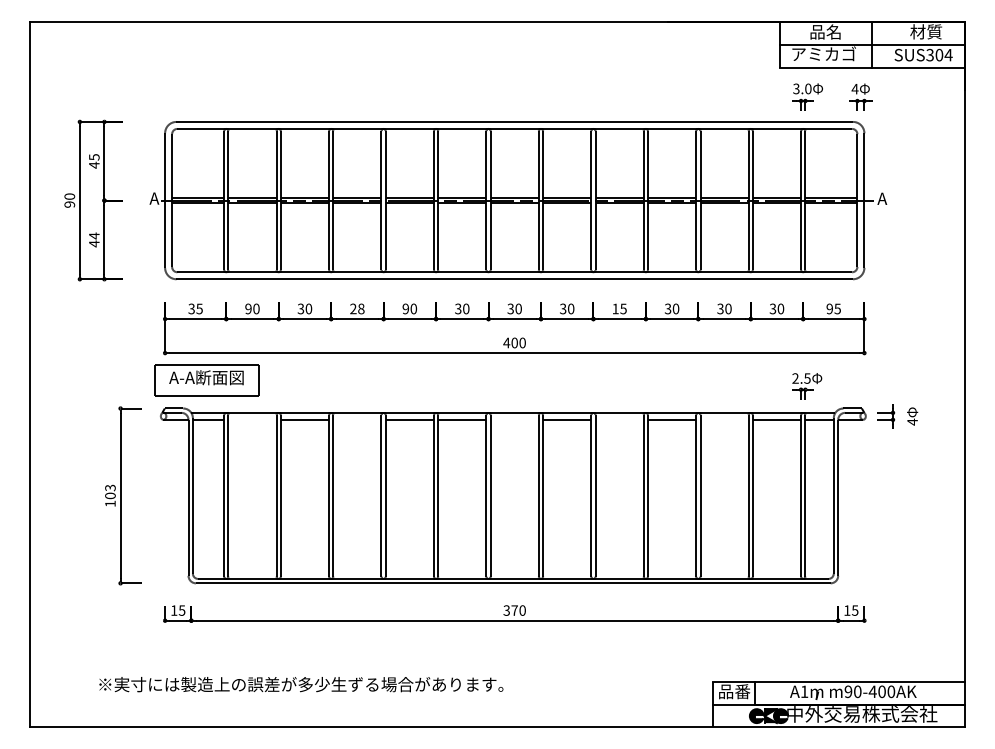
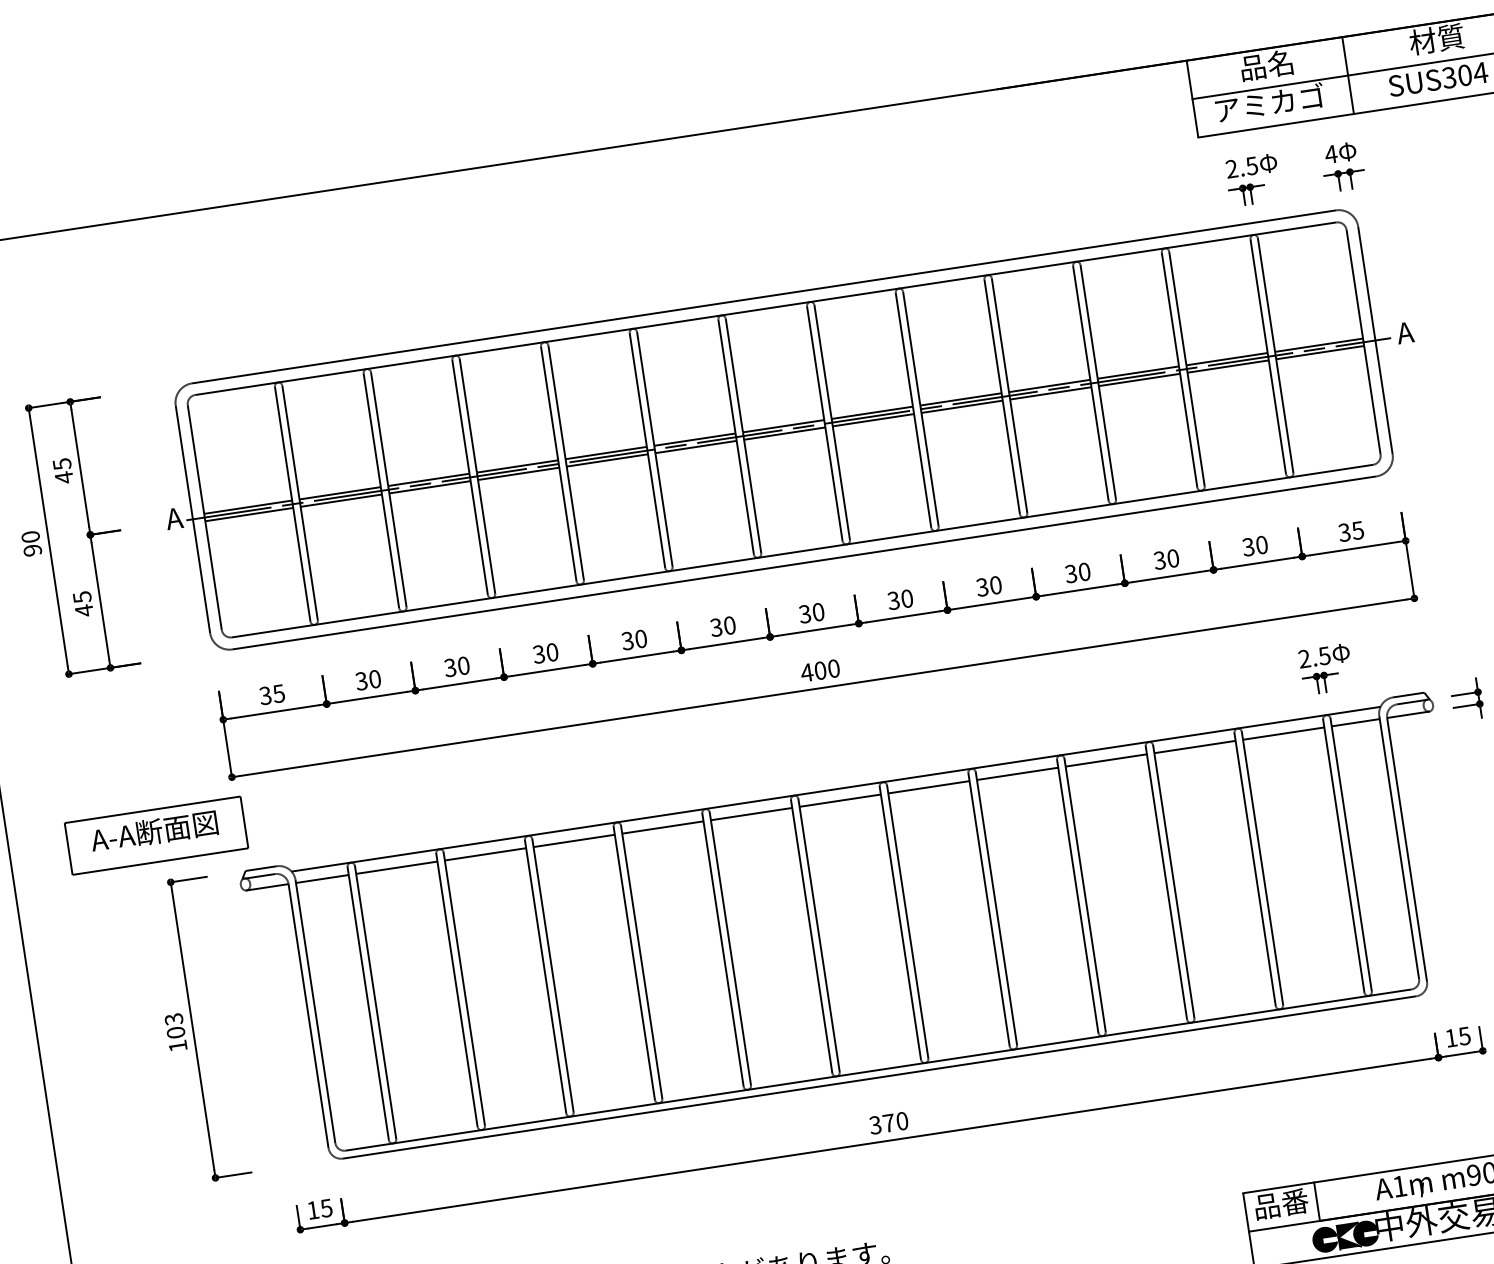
text: (802, 88) -> (1242, 166), 3.0 -> 2.5
text: (94, 235) -> (82, 596), 44 -> 45
text: (248, 308) -> (361, 680), 90 -> 30
text: (619, 308) -> (988, 585), 15 -> 30
text: (357, 309) -> (546, 654), 28 -> 30
text: (405, 309) -> (627, 642), 90 -> 30
text: (829, 309) -> (1344, 533), 95 -> 35
part: (206, 380) -> (155, 836), moved
line: (252, 419) -> (396, 867), added
line: (357, 419) -> (574, 840), added
line: (514, 419) -> (839, 800), added
line: (619, 419) -> (1017, 773), added
line: (724, 419) -> (1194, 746), added

